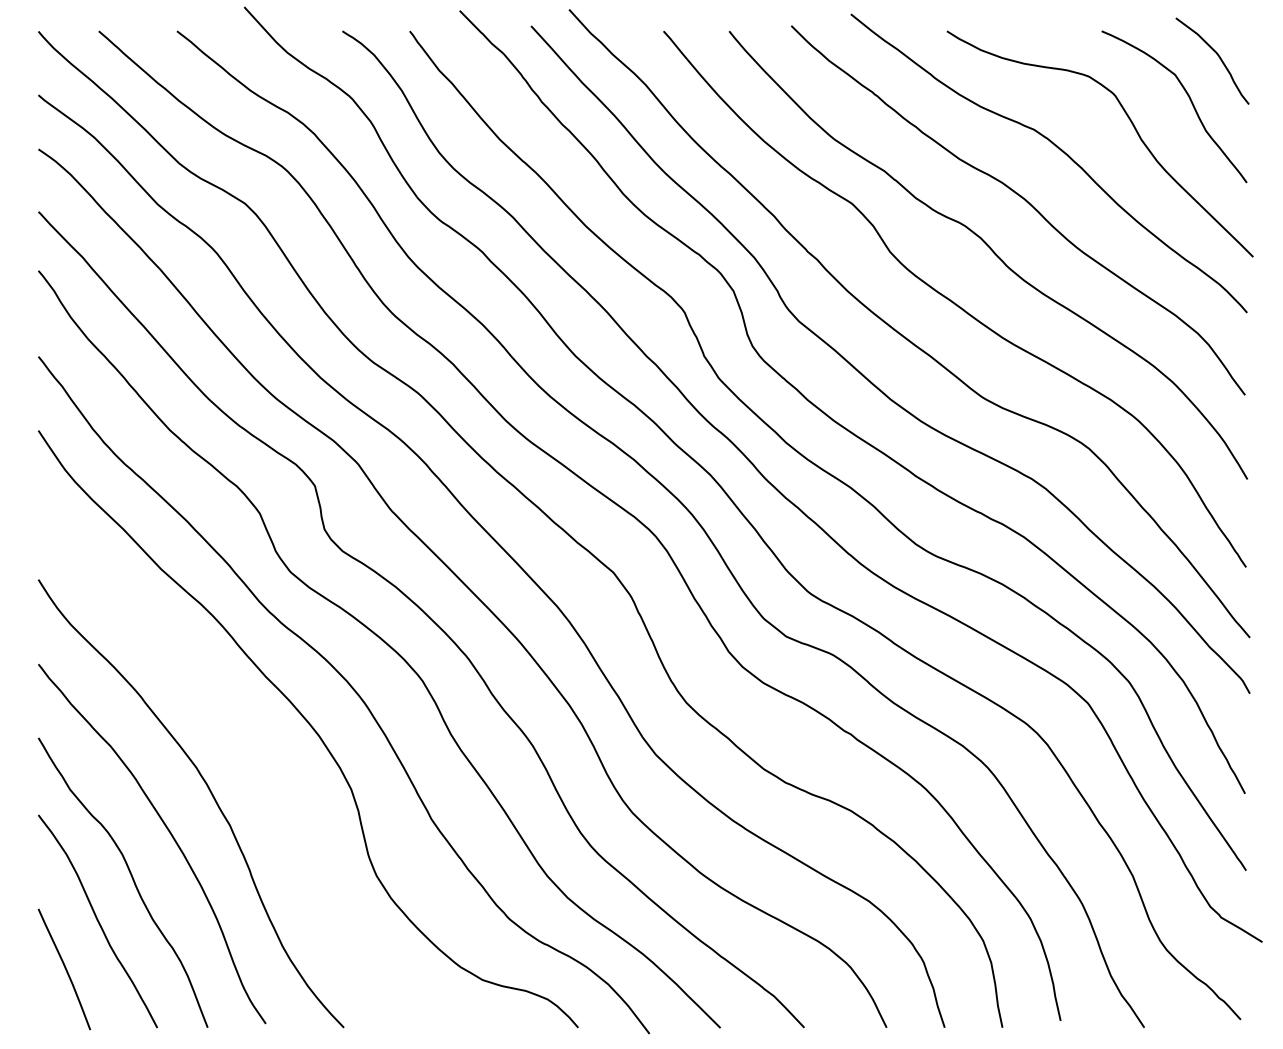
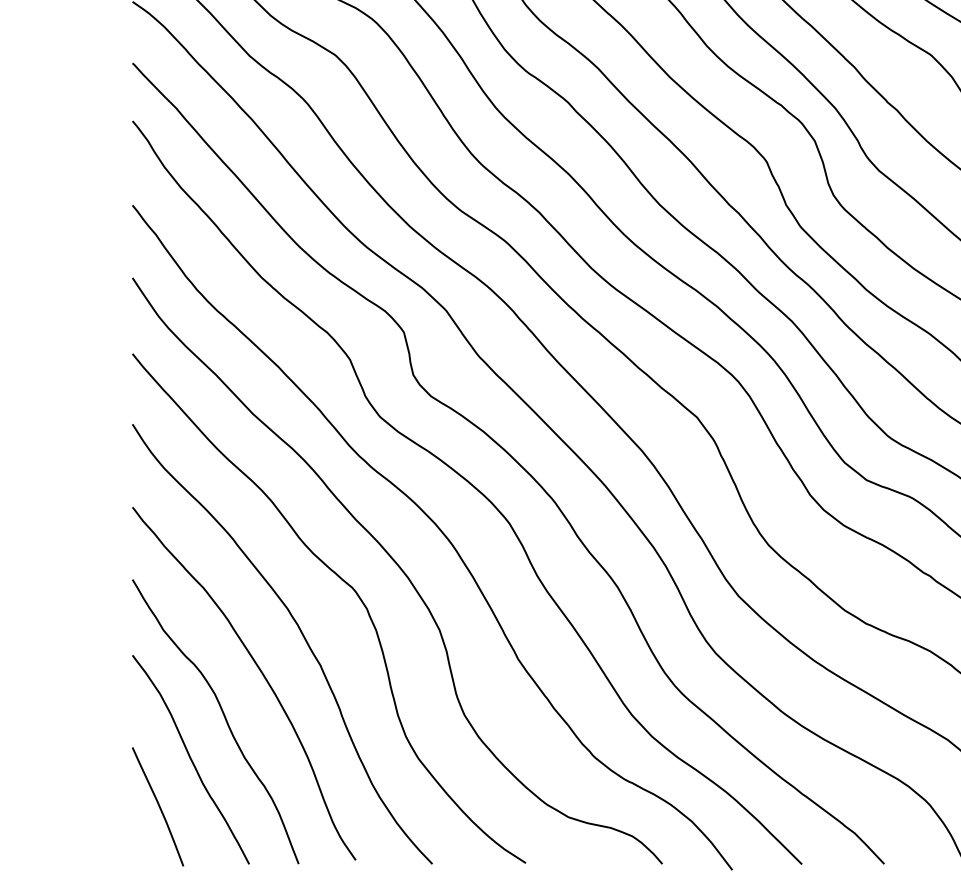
curve: (259, 745) -> (349, 587), added

